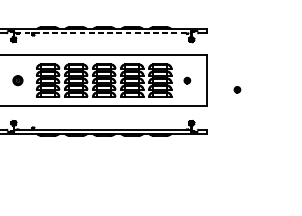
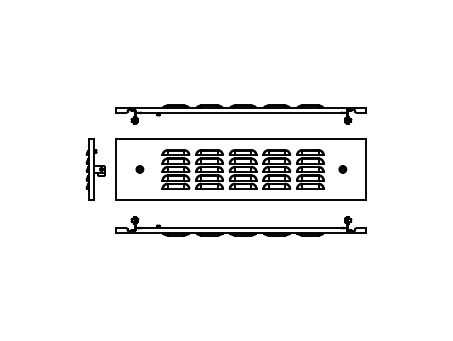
line: (102, 33) -> (241, 112), dashed -> solid
part: (17, 80) -> (139, 169), size x0.62
part: (237, 89) -> (402, 180), removed

